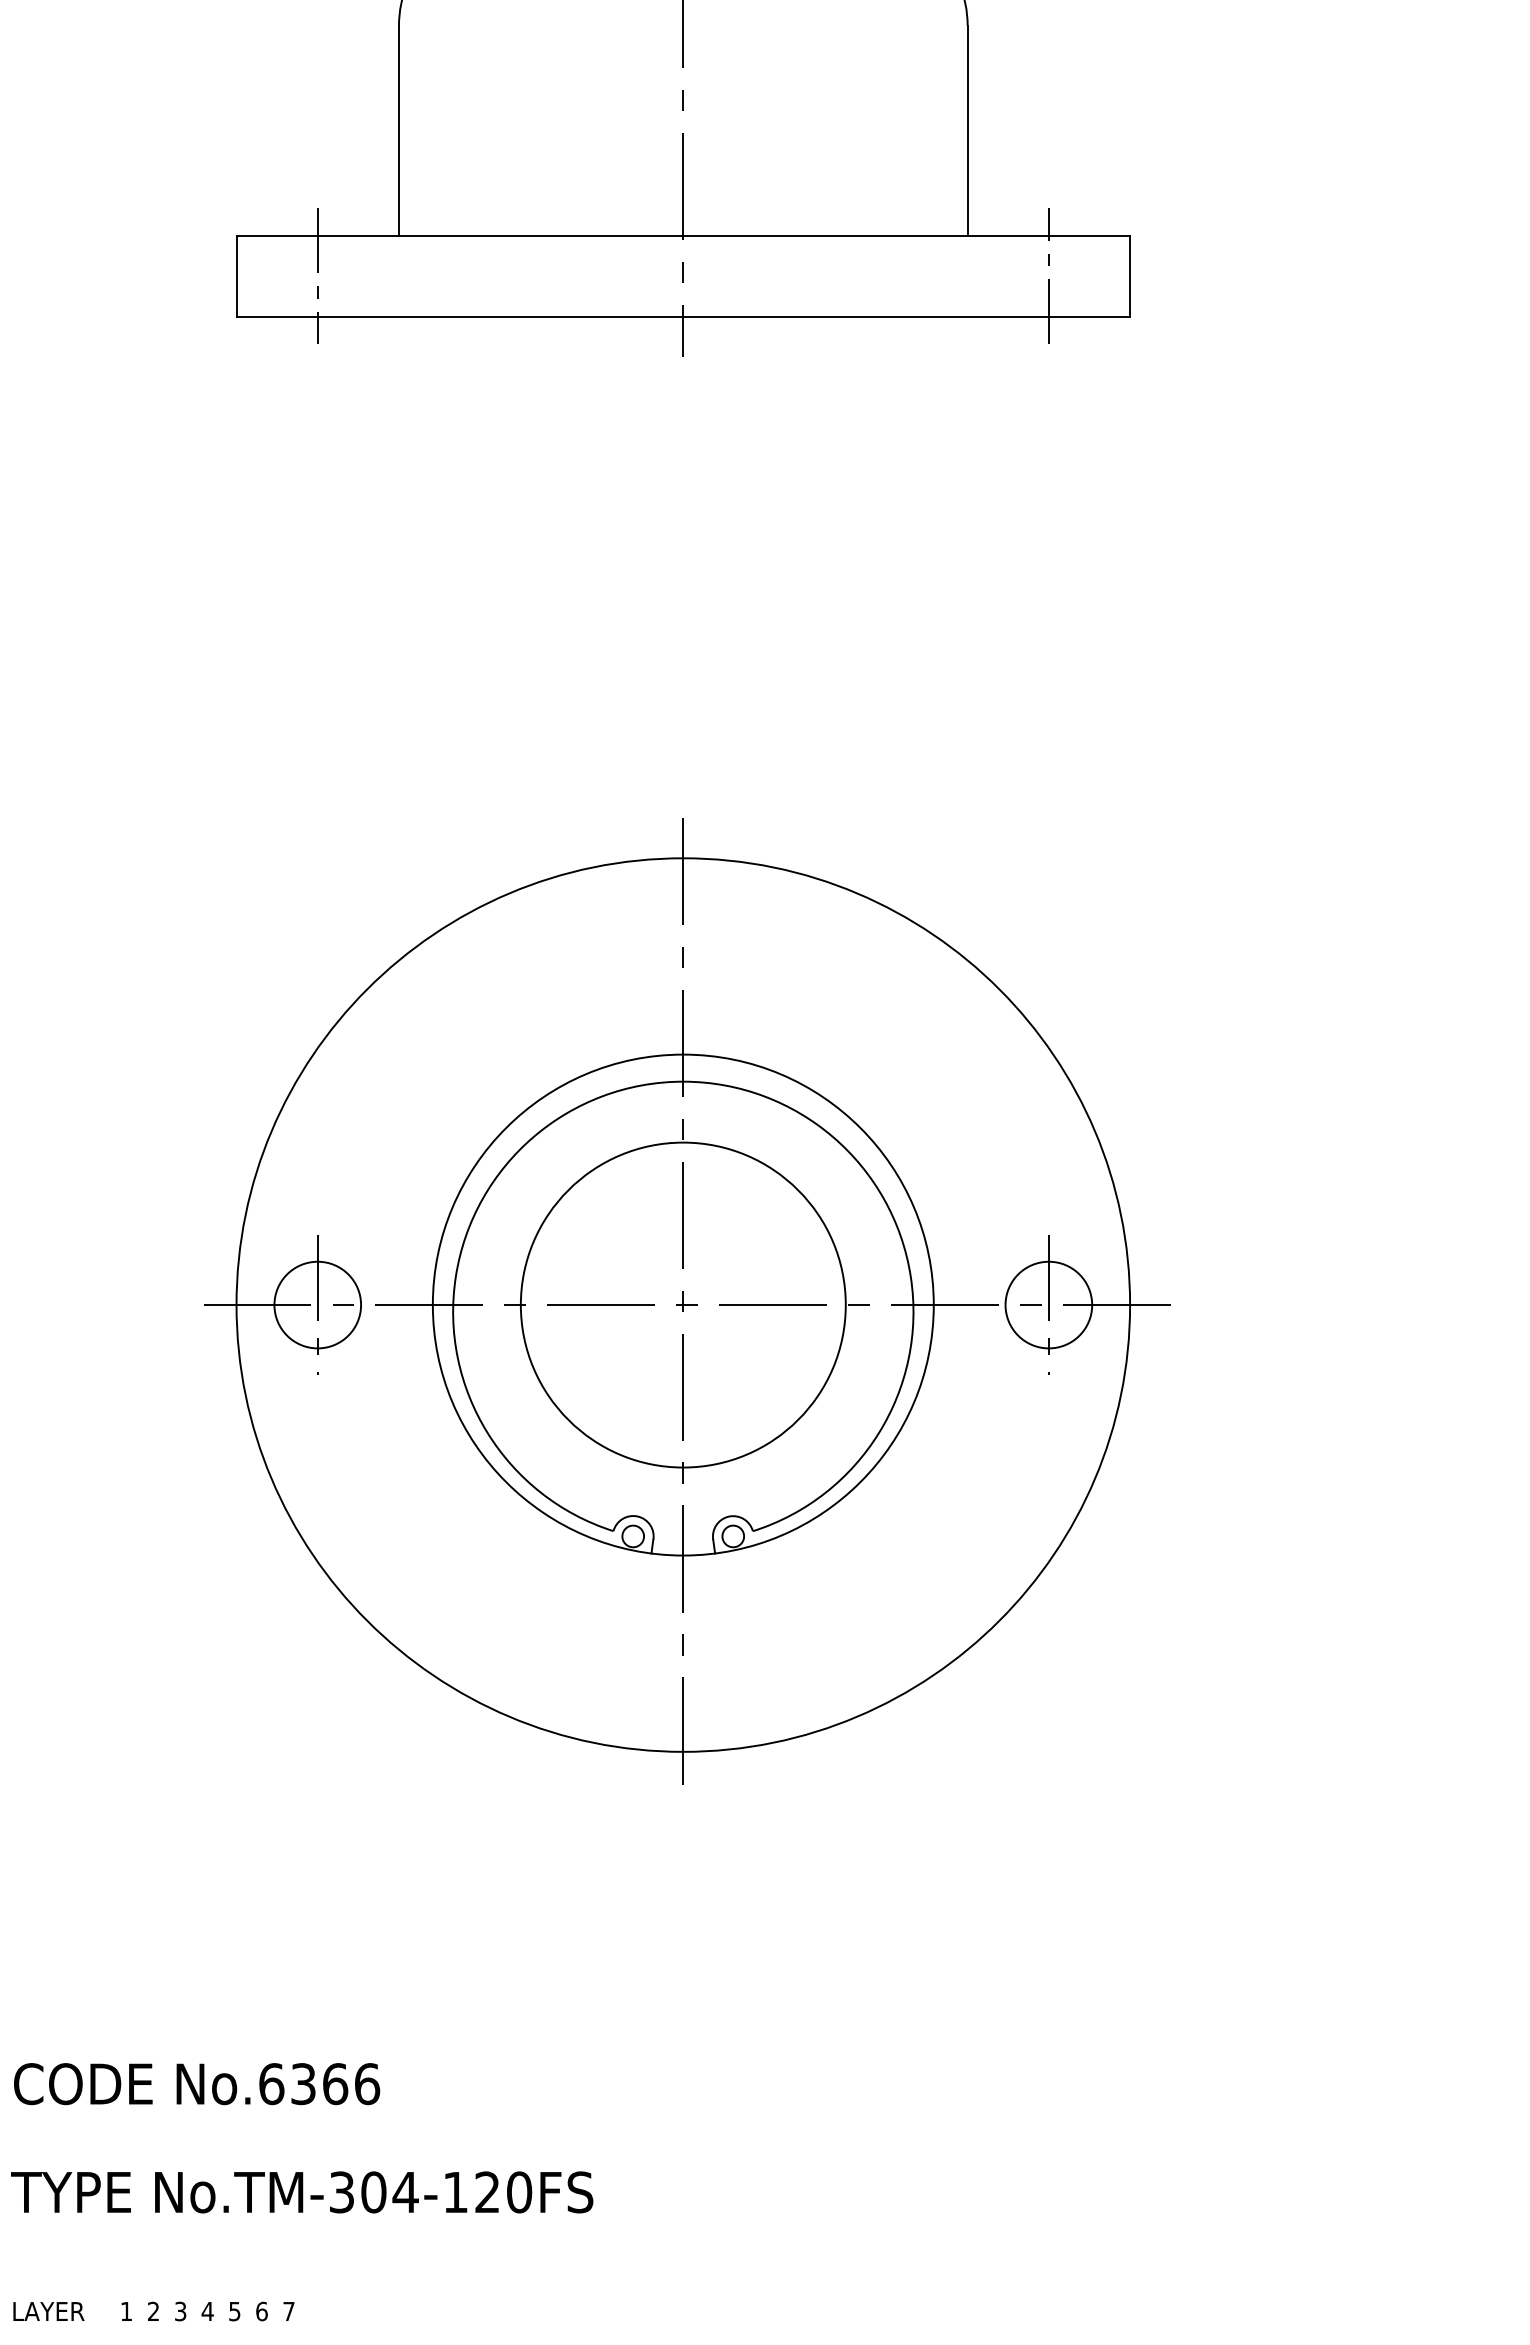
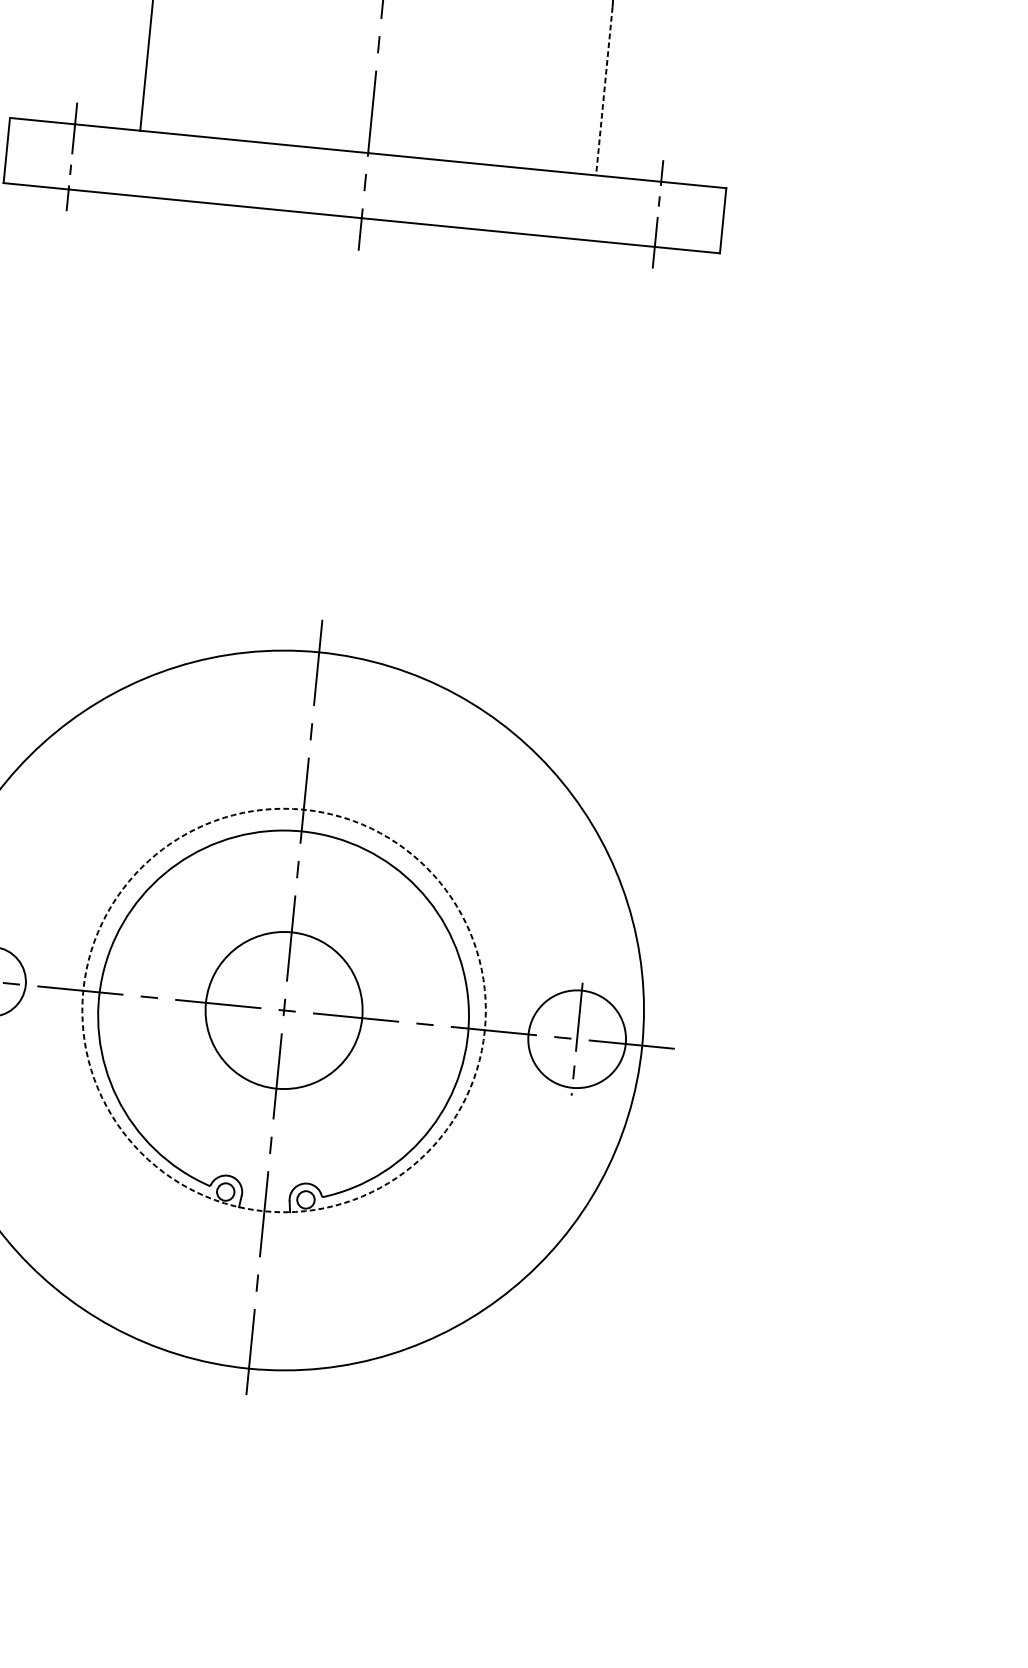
line: (967, 130) -> (604, 91), solid -> dashed
circle: (682, 1304) -> (283, 1009), size x0.6
circle: (682, 1304) -> (283, 1009), solid -> dashed
circle: (1048, 1304) -> (576, 1038), size x1.4

